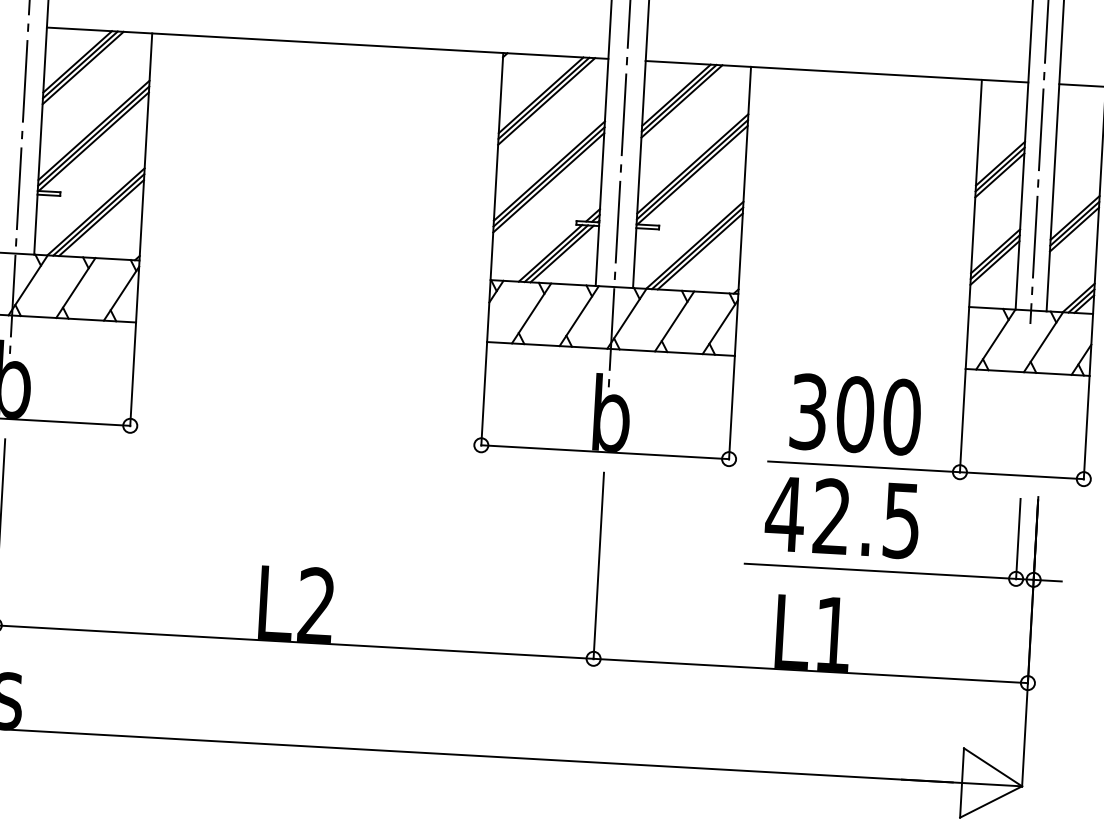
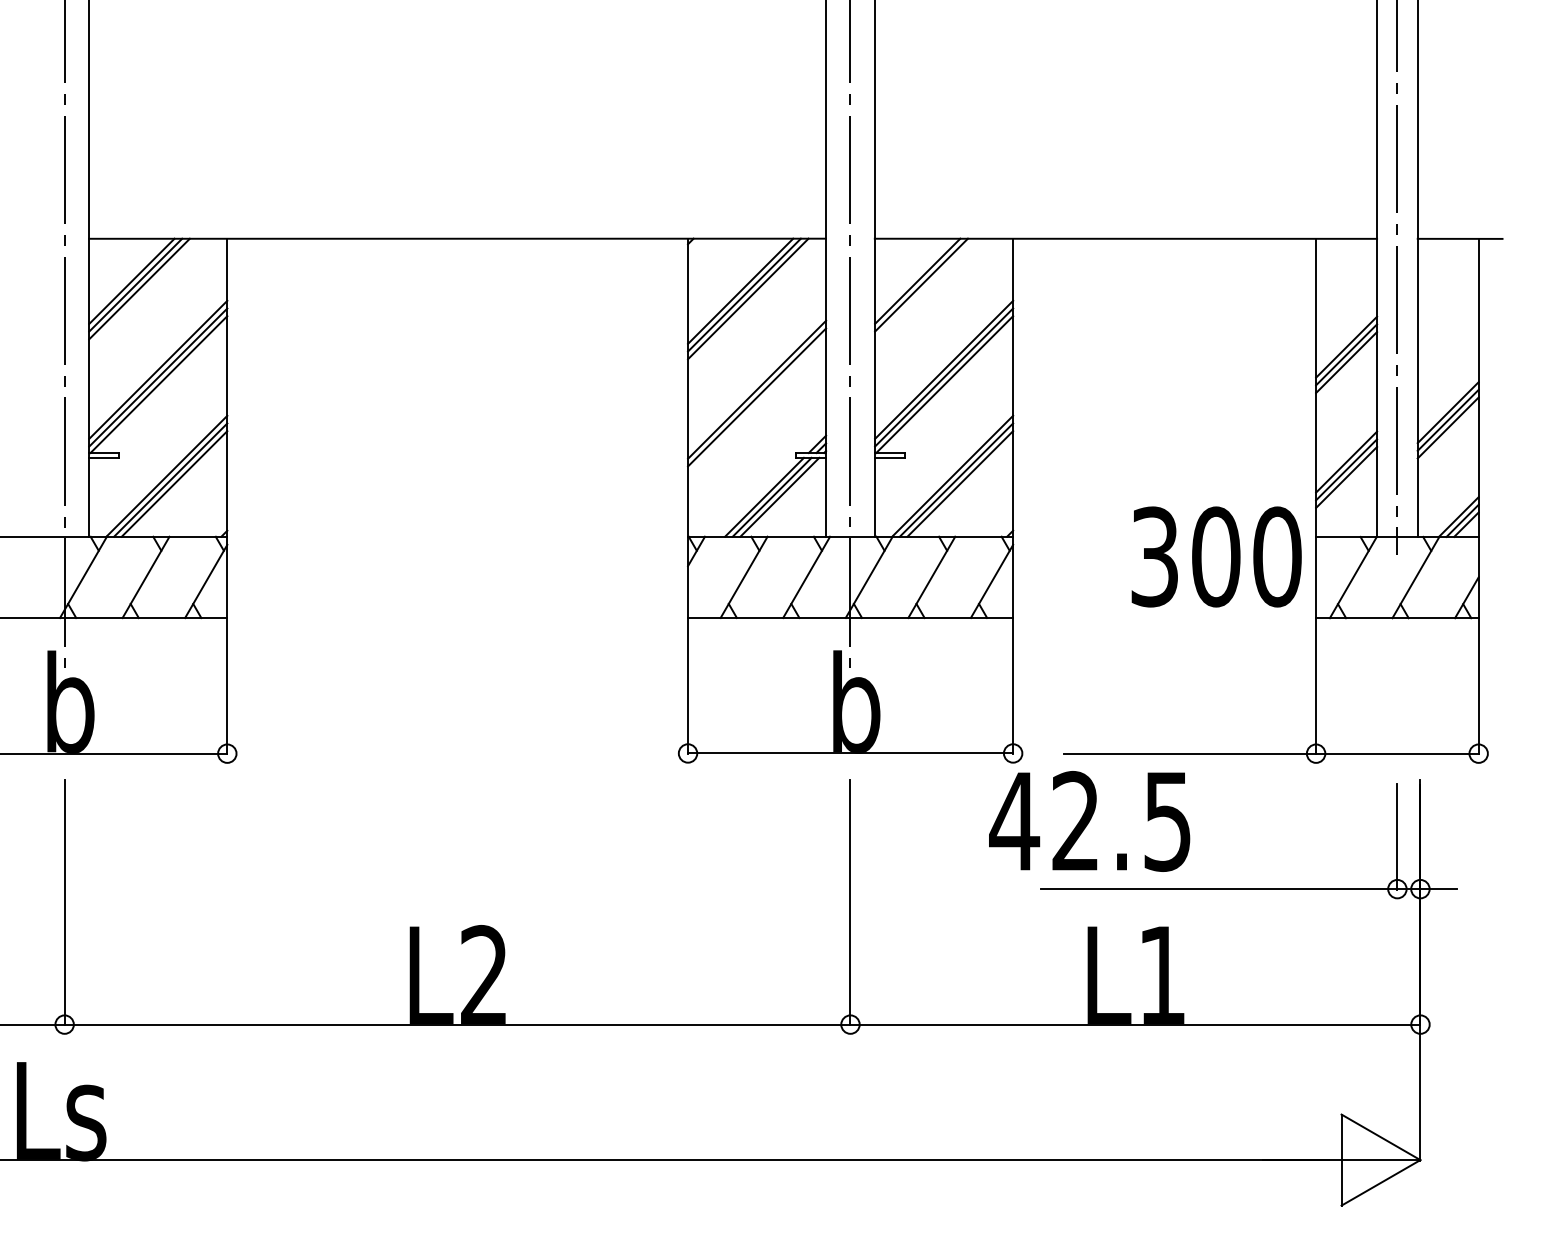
line: (682, 101) -> (925, 288), removed
line: (549, 183) -> (757, 405), removed
text: (855, 414) -> (1216, 556), moved
text: (842, 517) -> (1089, 821), moved

